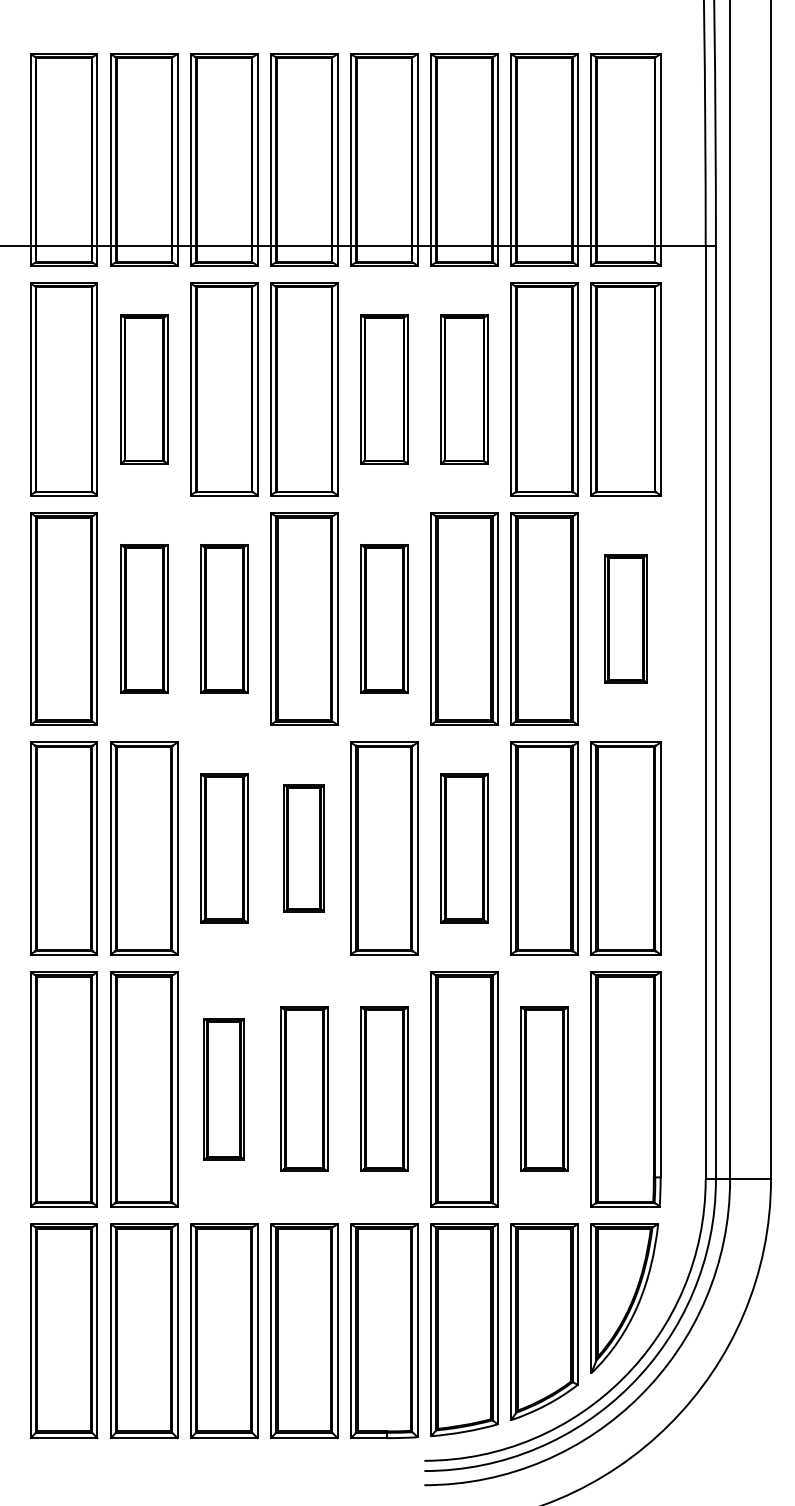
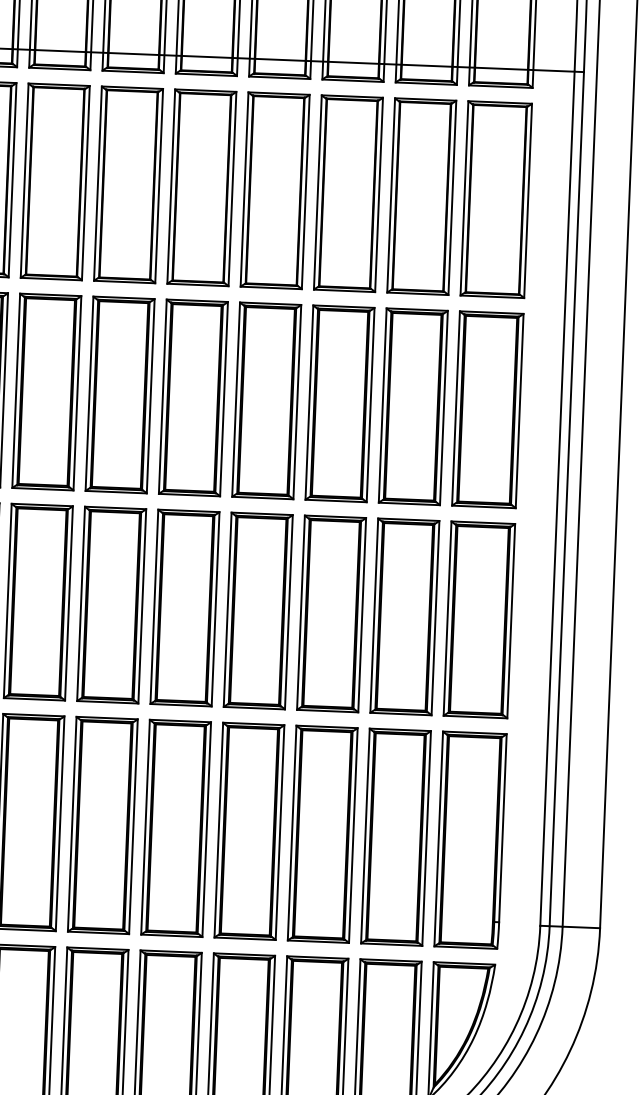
part: (144, 389) -> (55, 182), size x1.43
part: (384, 389) -> (275, 190), size x1.43
part: (464, 389) -> (348, 193), size x1.43
part: (144, 618) -> (47, 391), size x1.43
part: (224, 618) -> (120, 394), size x1.43
part: (384, 618) -> (266, 400), size x1.43
part: (625, 618) -> (487, 409), size x1.67
part: (224, 848) -> (111, 605), size x1.43
part: (304, 848) -> (185, 608), size x1.67
part: (464, 848) -> (331, 613), size x1.43
part: (224, 1089) -> (103, 825), size x1.67
part: (304, 1089) -> (176, 828), size x1.43
part: (384, 1089) -> (249, 831), size x1.43
part: (544, 1089) -> (396, 837), size x1.43

